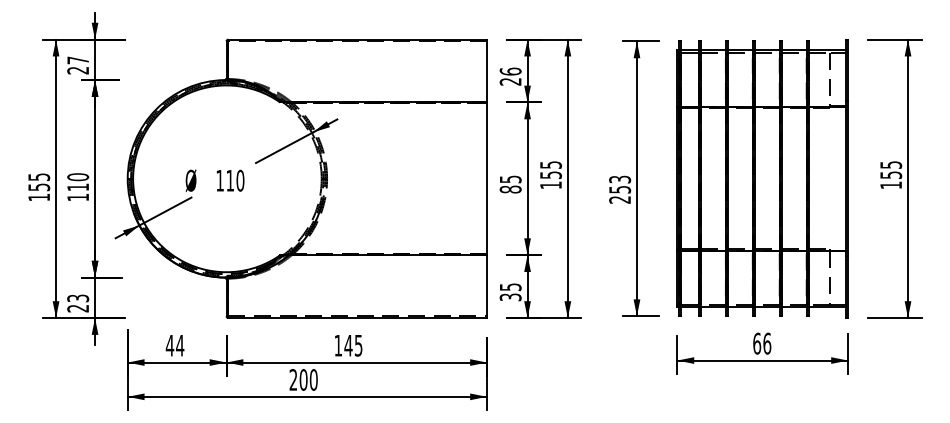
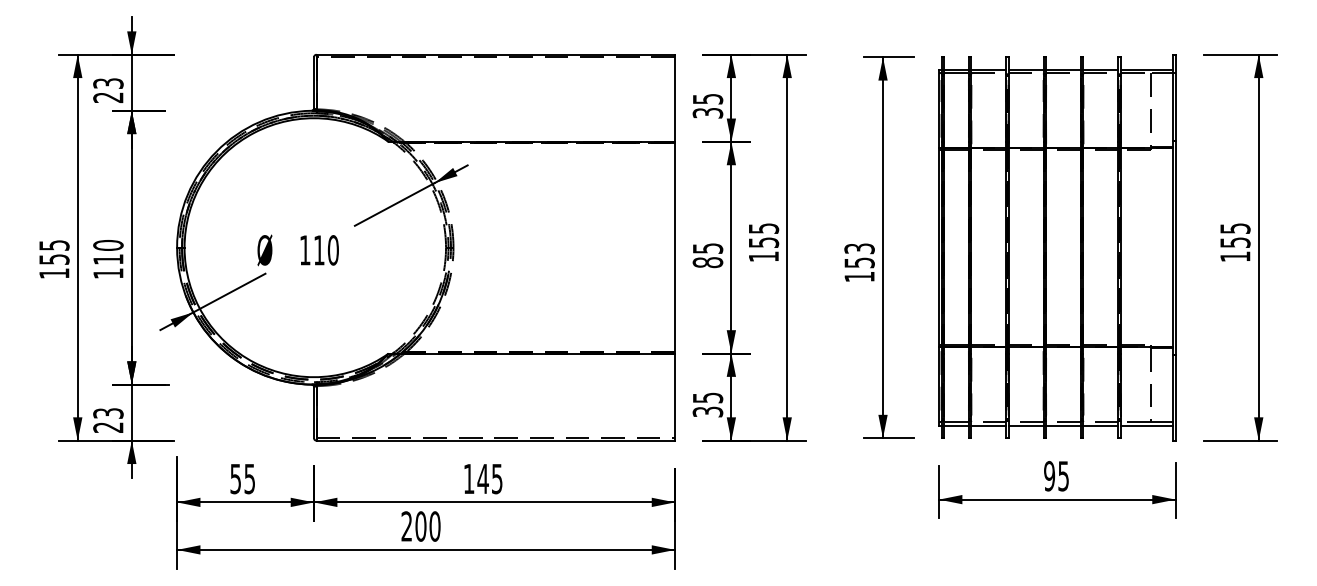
text: (78, 60) -> (108, 83), 27 -> 23
text: (510, 76) -> (707, 105), 26 -> 35
text: (619, 199) -> (858, 276), 253 -> 153
text: (762, 343) -> (1057, 475), 66 -> 95
text: (174, 345) -> (241, 478), 44 -> 55

